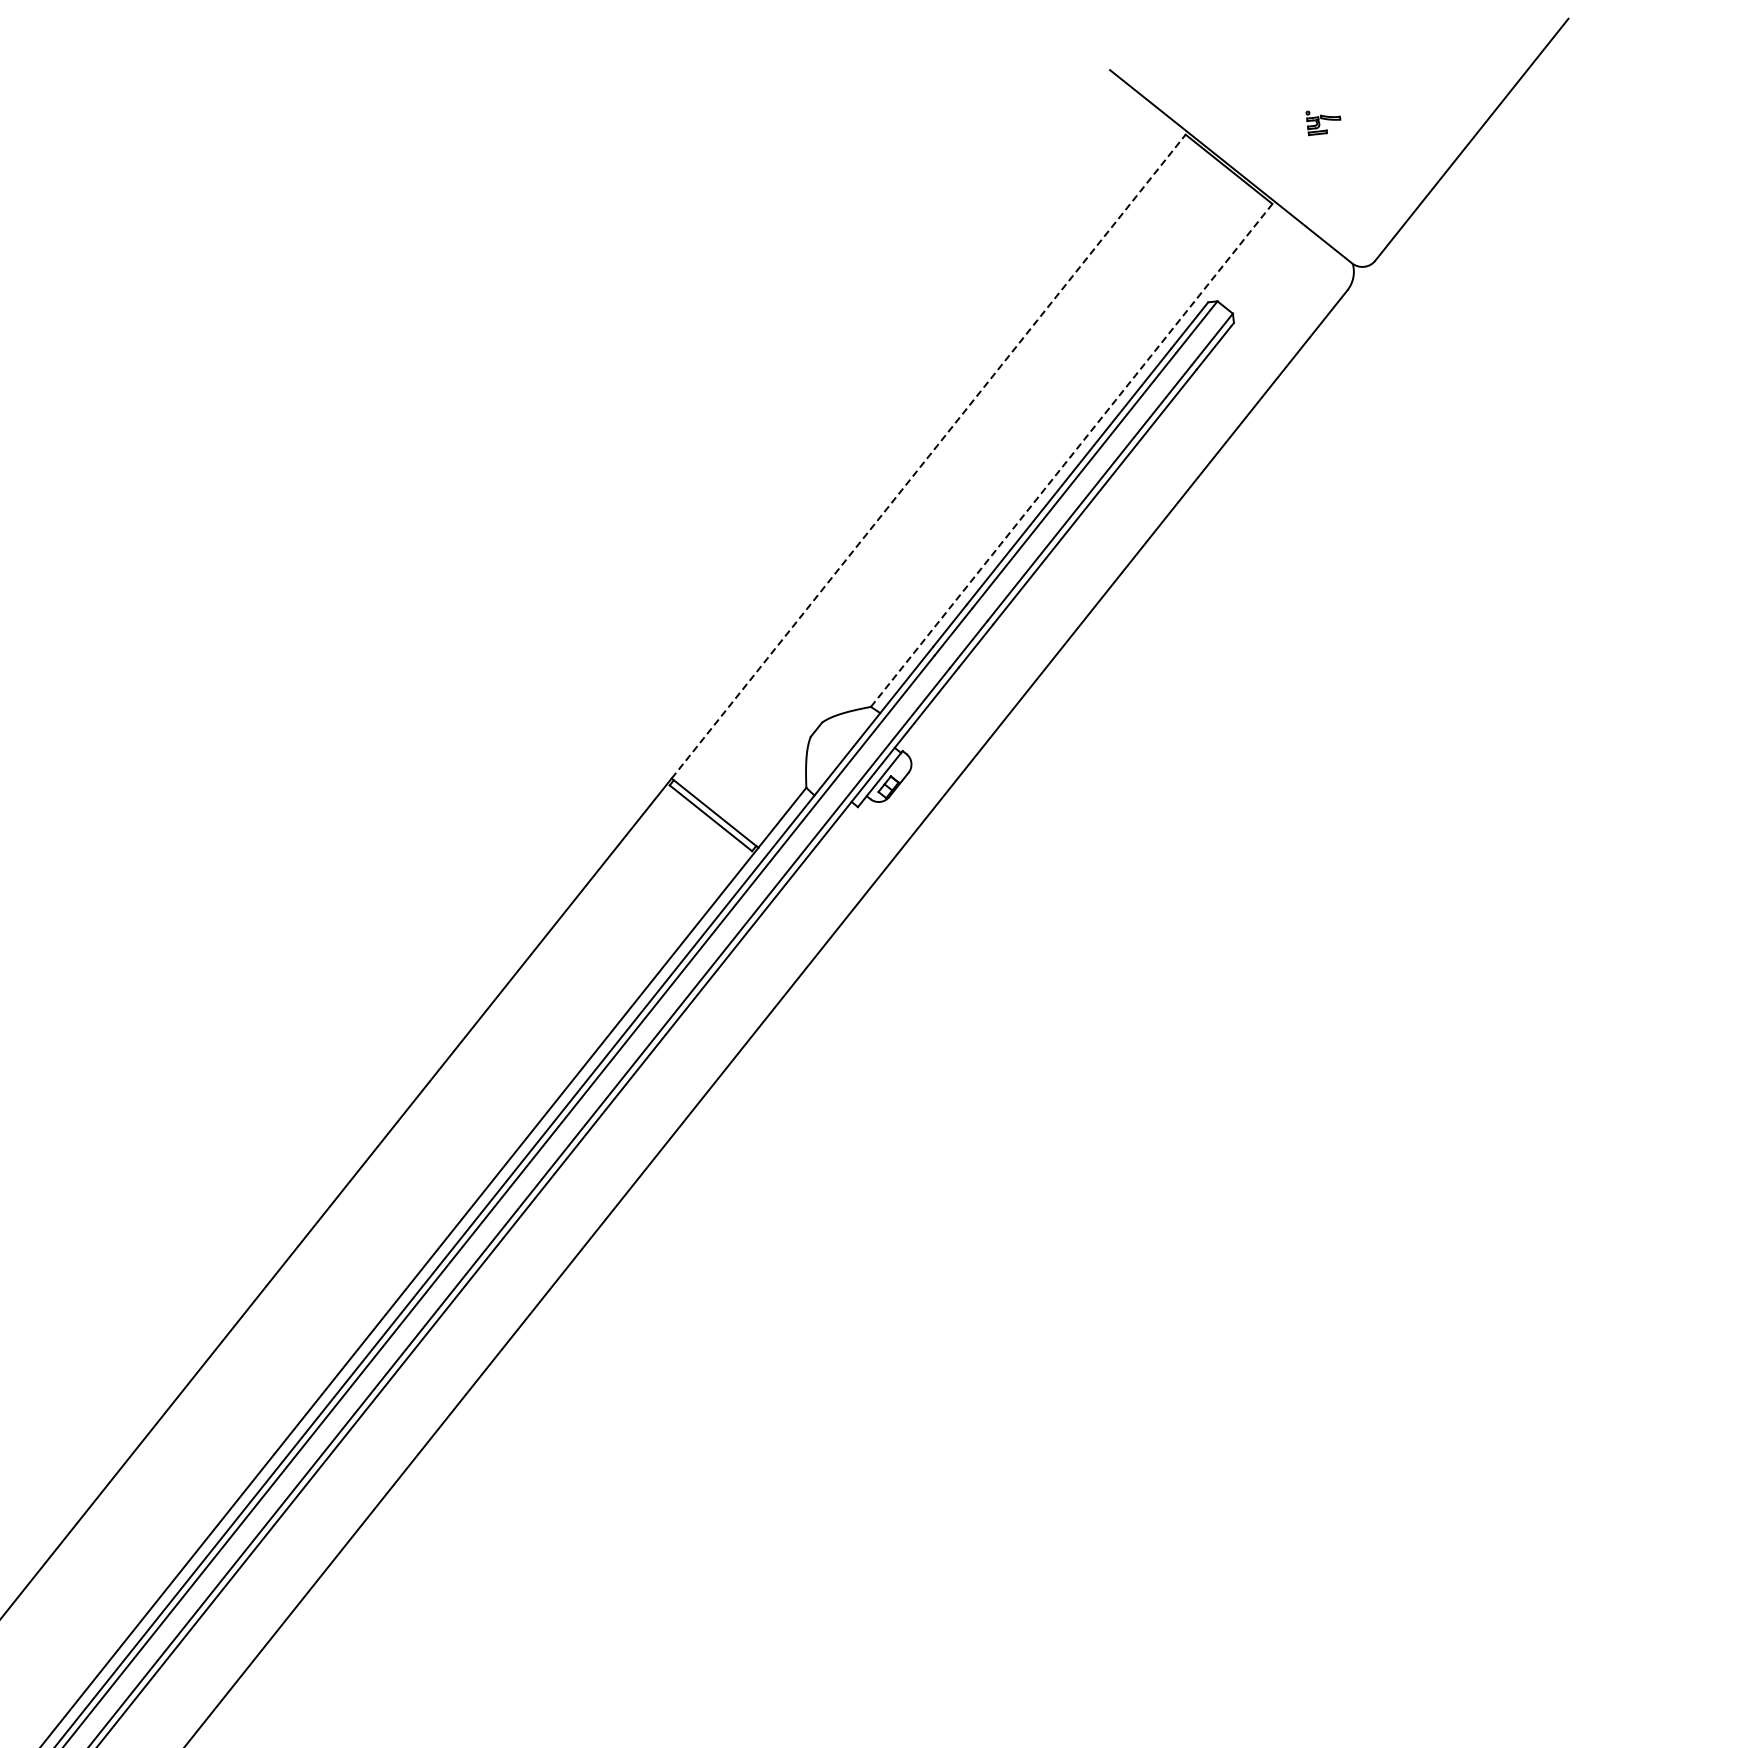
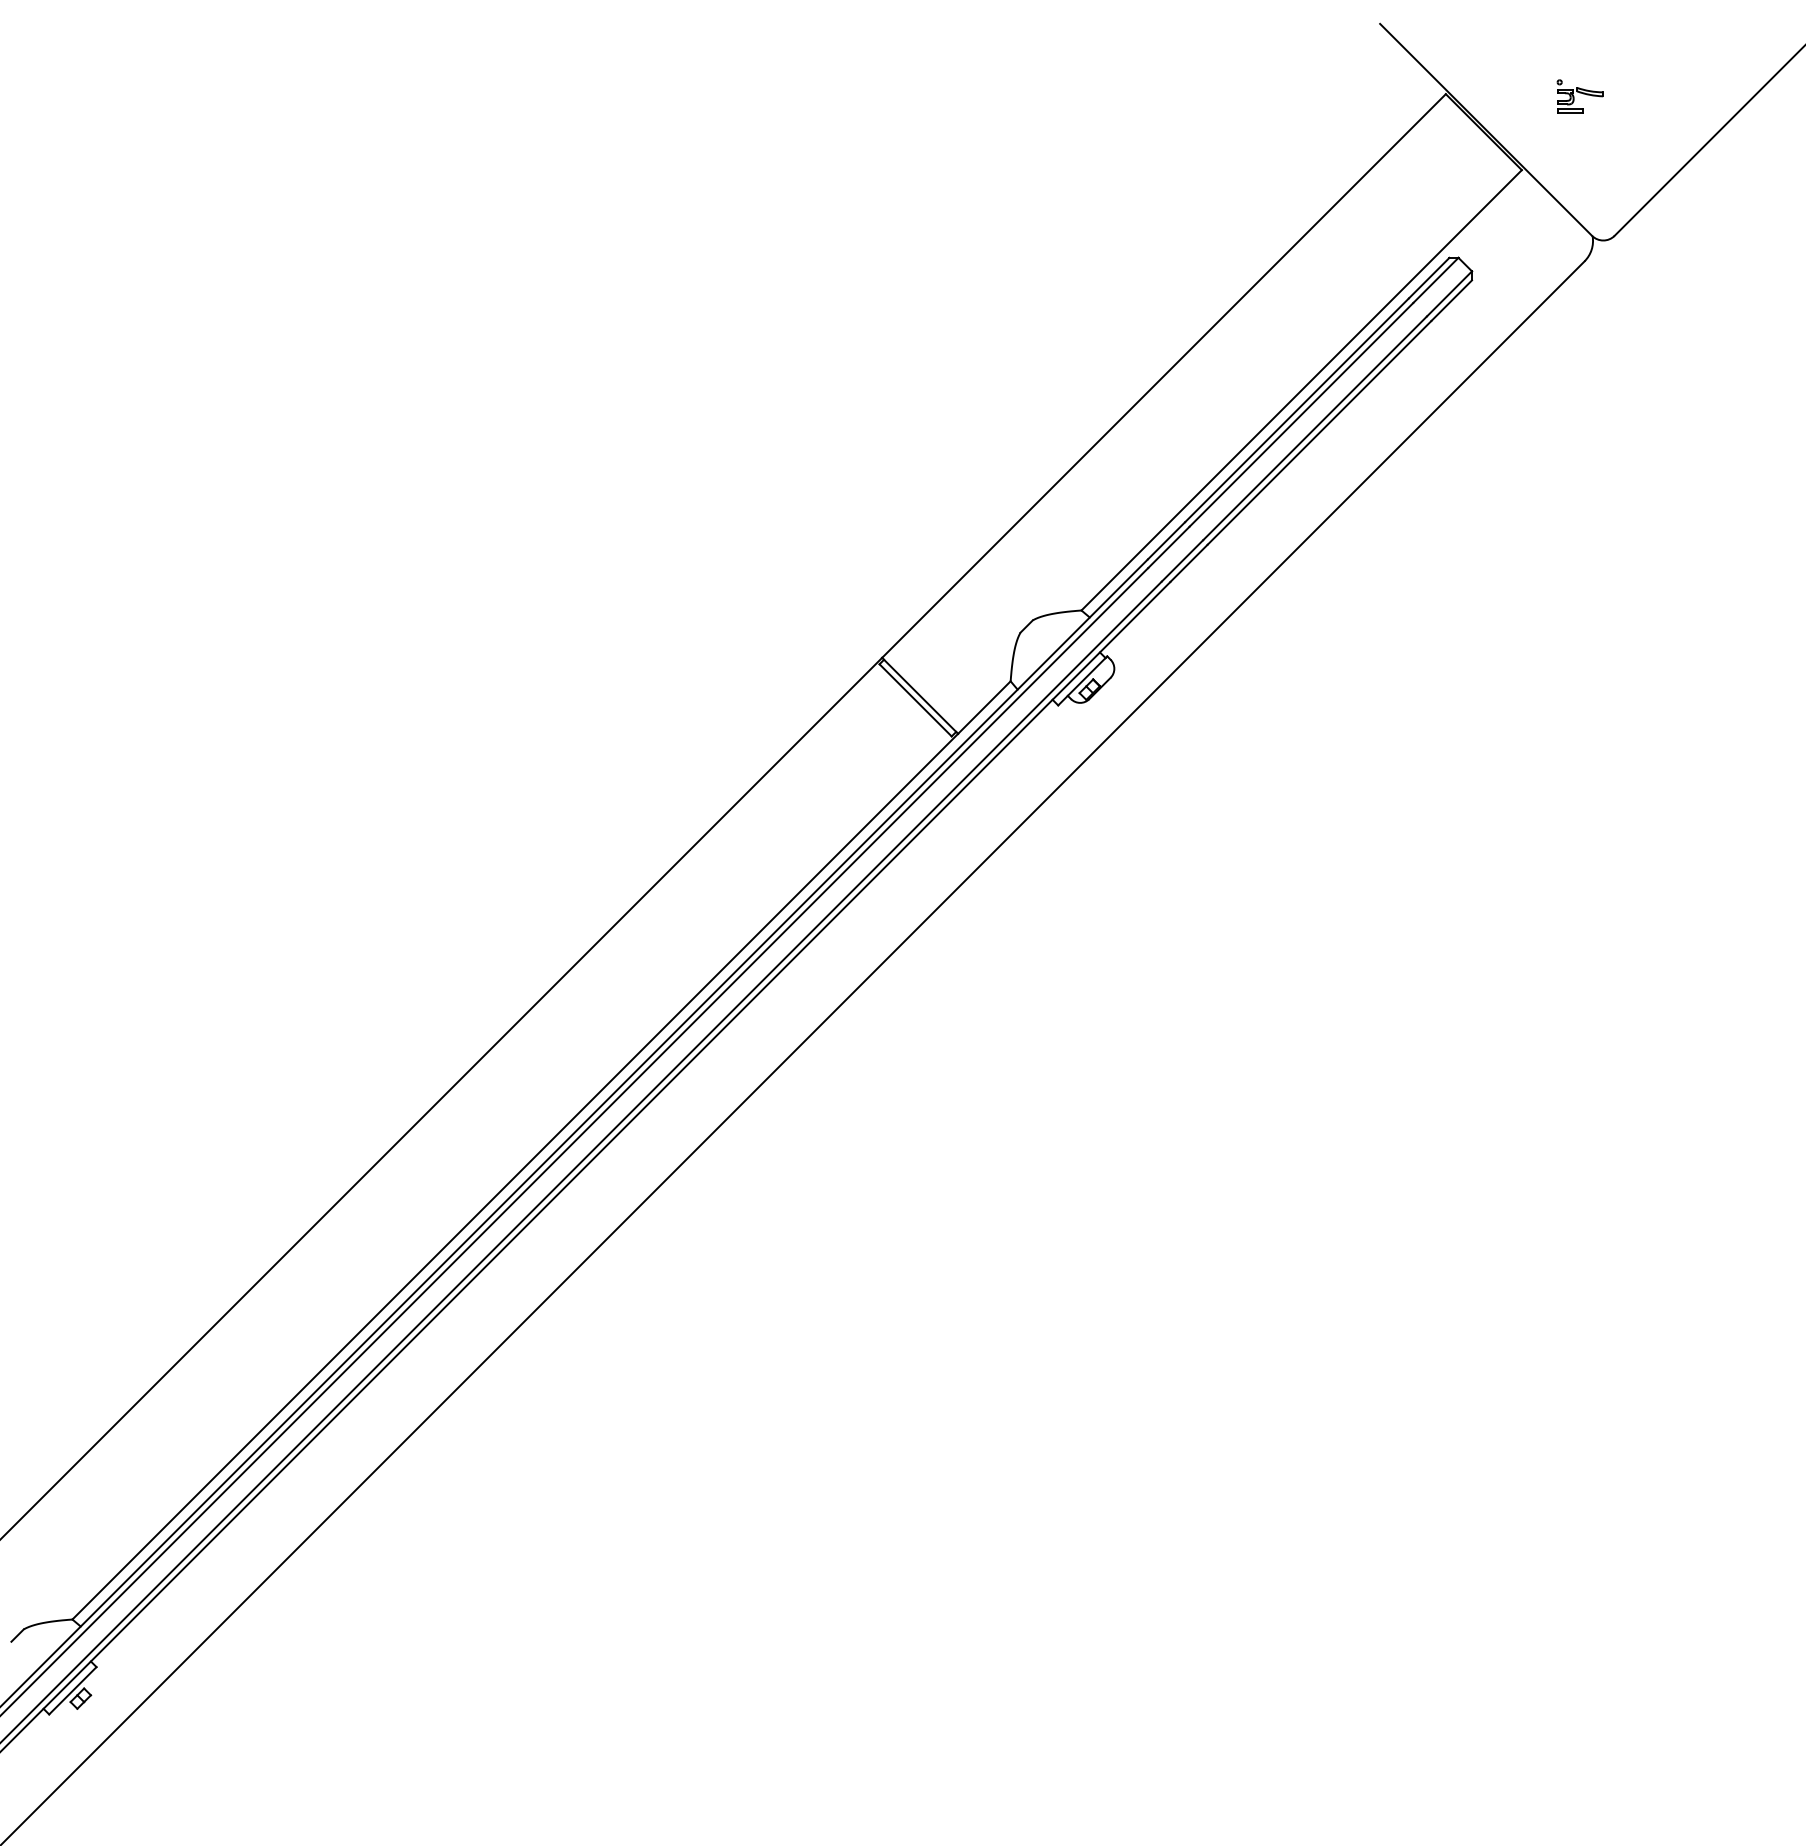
part: (1323, 121) -> (1579, 96), size x1.43
line: (1072, 454) -> (1302, 389), dashed -> solid
line: (929, 457) -> (1164, 376), dashed -> solid

